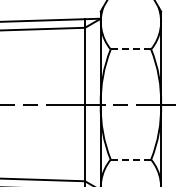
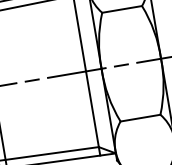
line: (130, 49) -> (121, 9), dashed -> solid
line: (130, 159) -> (140, 118), dashed -> solid

